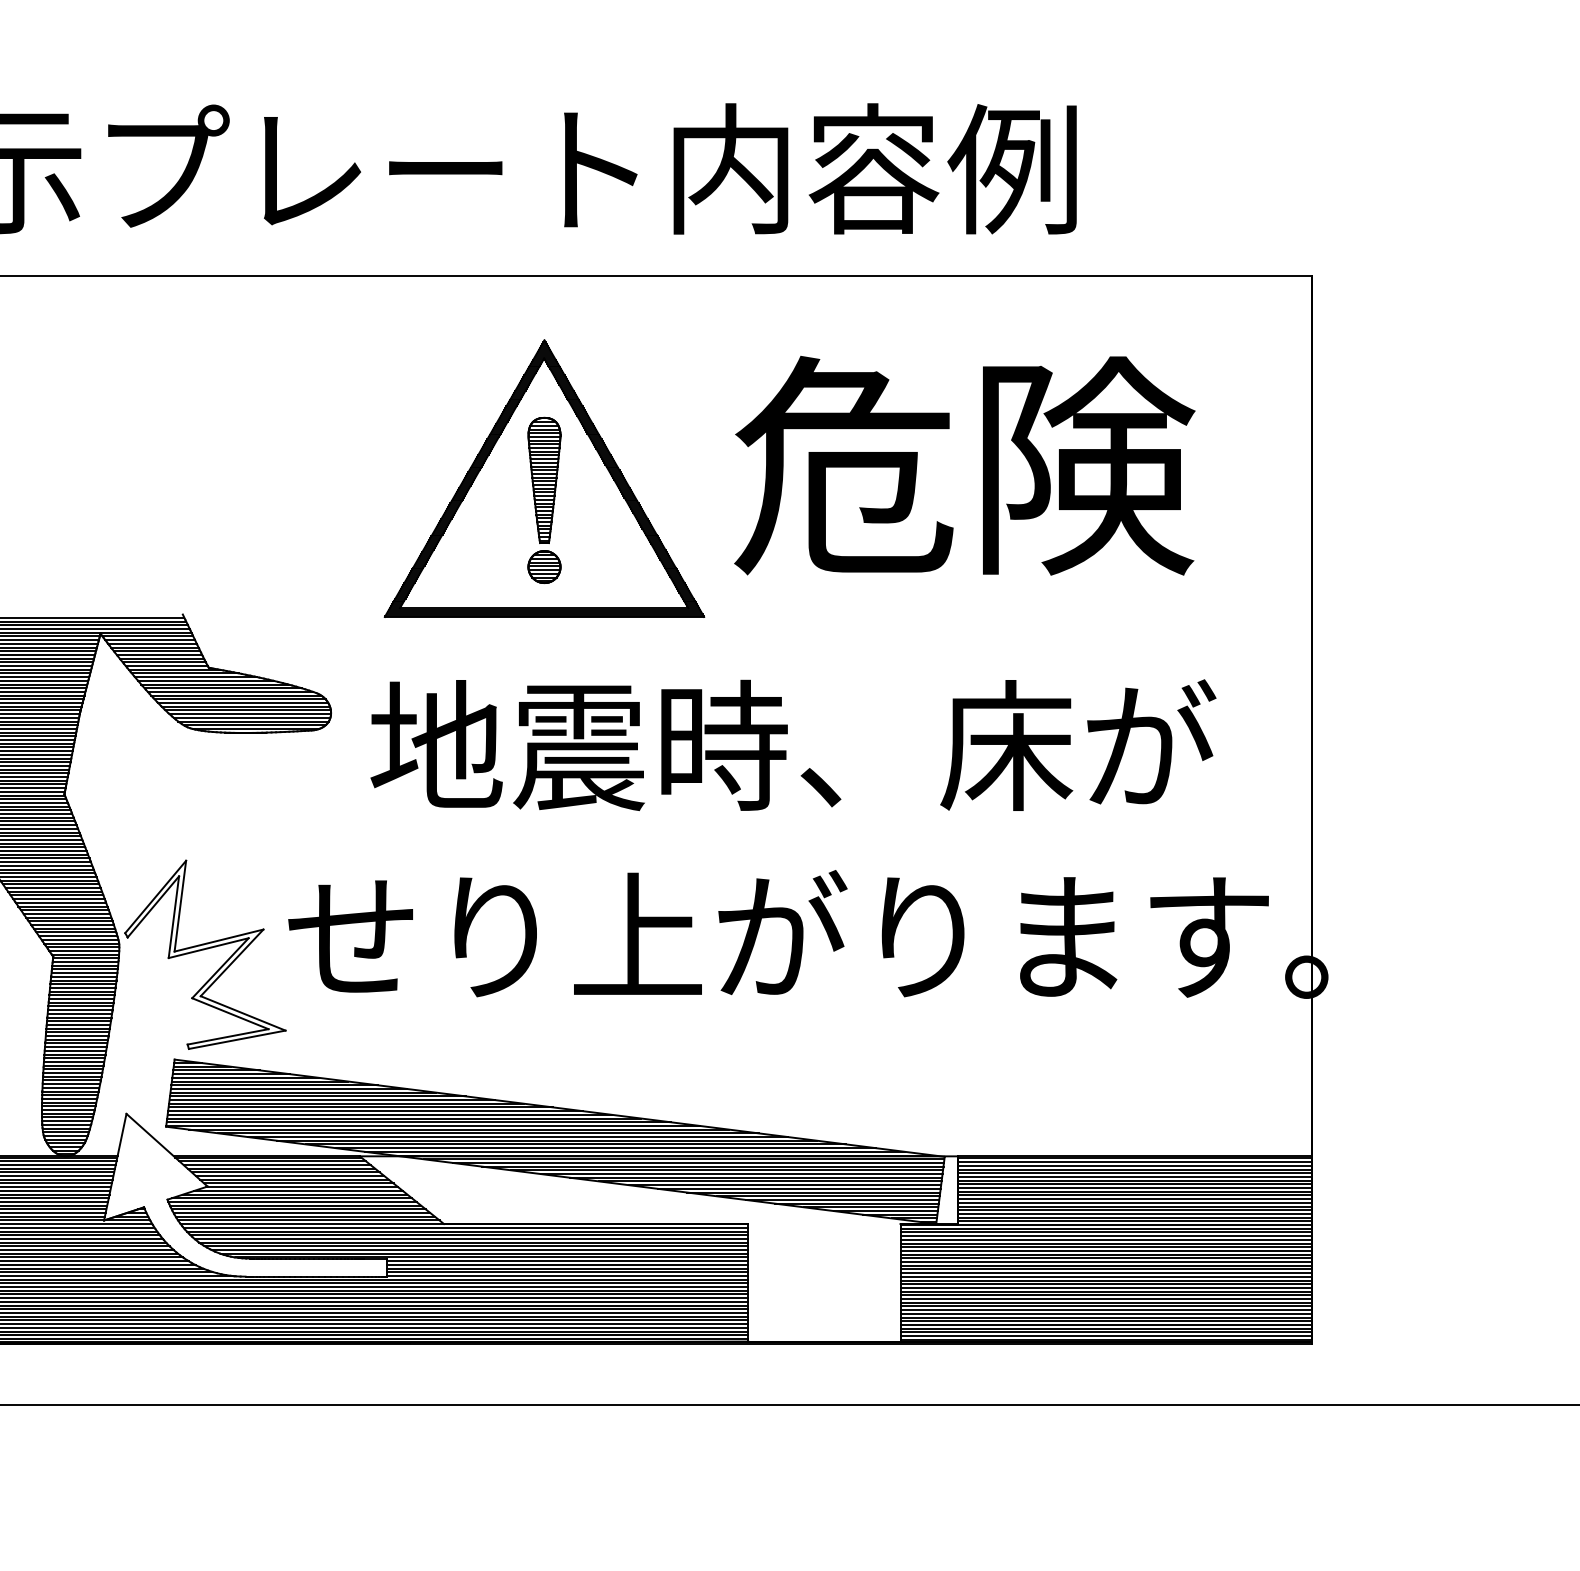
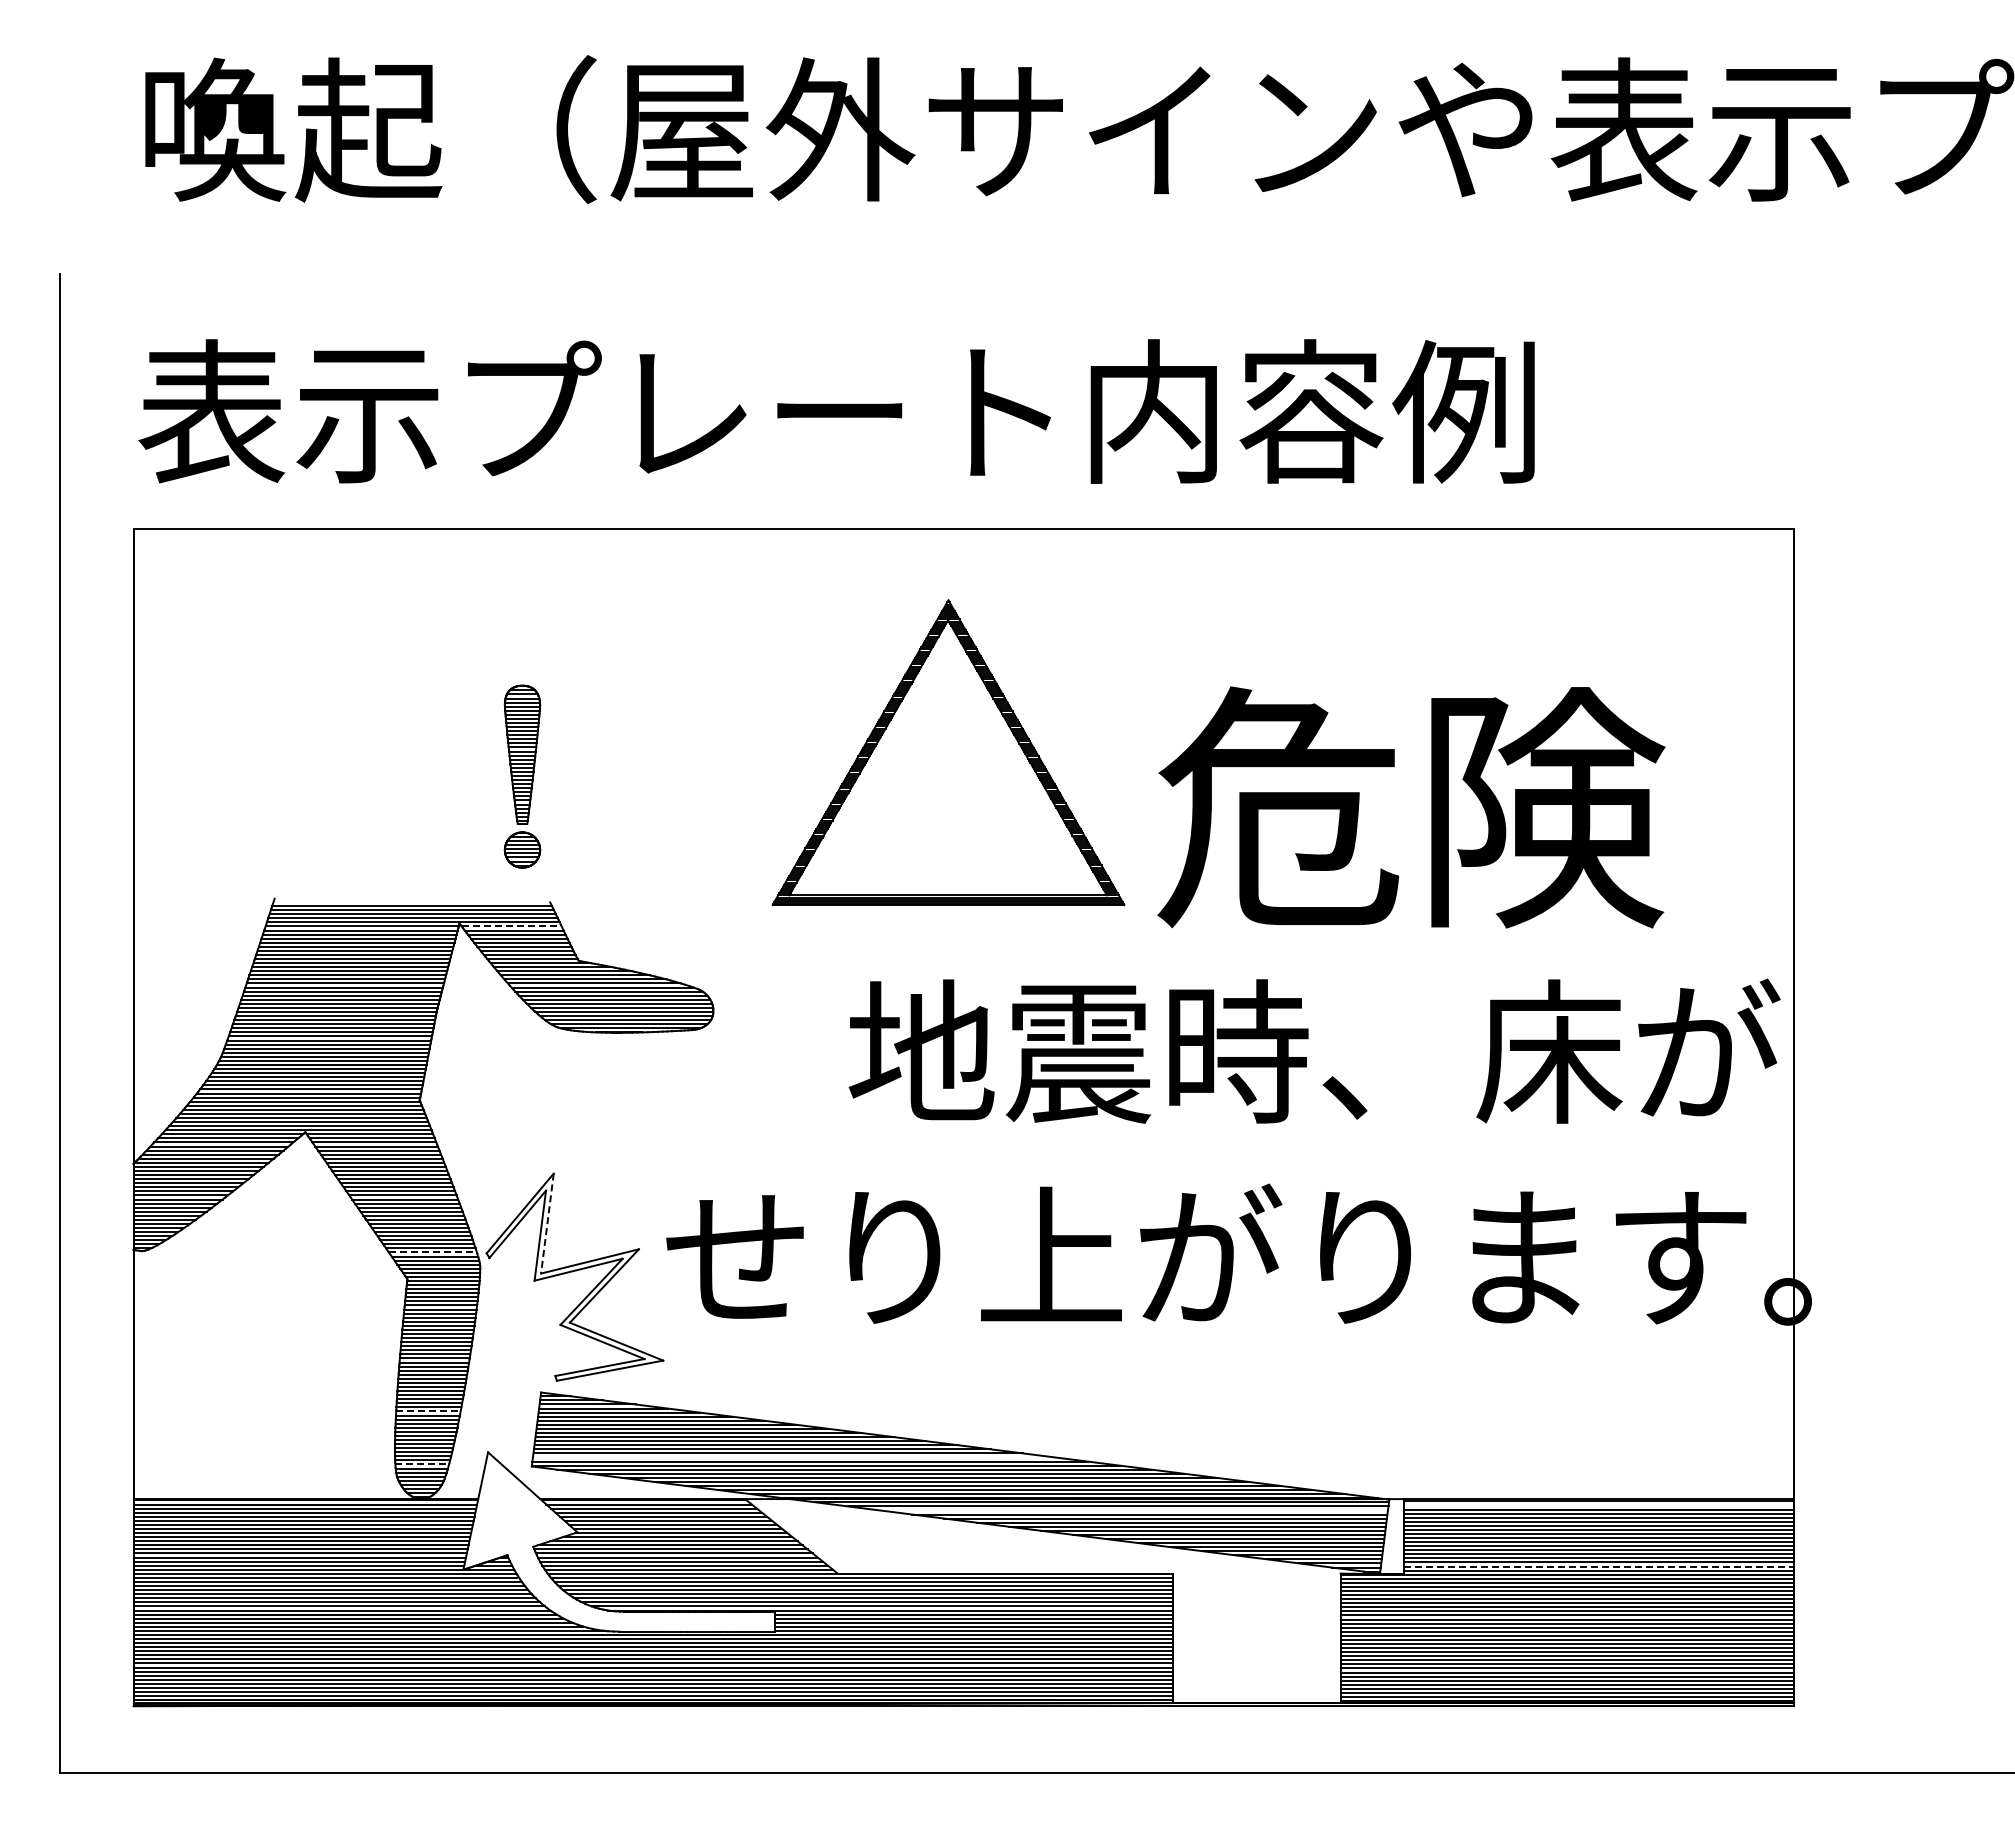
text: (964, 465) -> (1411, 807), moved
part: (544, 500) -> (522, 776), moved
line: (148, 636) -> (512, 926), solid -> dashed
text: (793, 744) -> (1314, 1050), moved
line: (180, 907) -> (547, 1224), solid -> dashed
line: (76, 932) -> (432, 1252), solid -> dashed
line: (72, 1076) -> (428, 1411), solid -> dashed
line: (403, 1118) -> (793, 1457), removed
line: (66, 1124) -> (422, 1464), solid -> dashed
line: (1134, 1162) -> (1598, 1505), removed
line: (712, 1166) -> (1133, 1510), removed
line: (1135, 1217) -> (1599, 1566), solid -> dashed

